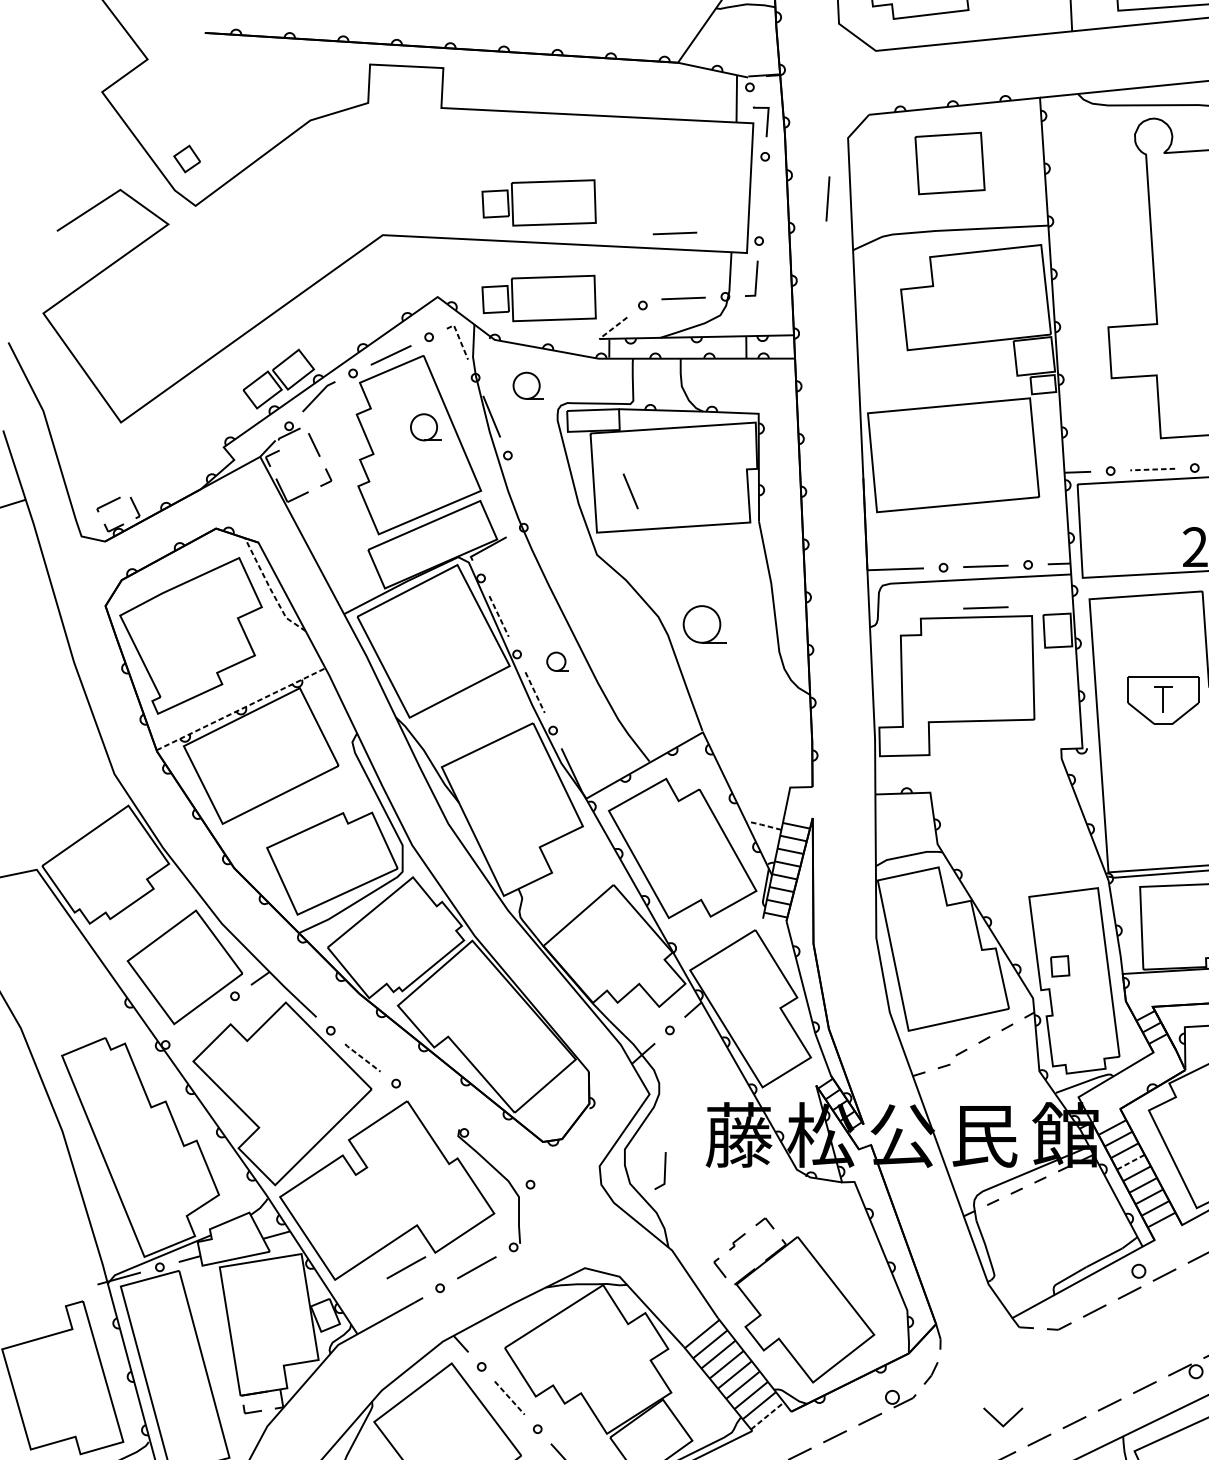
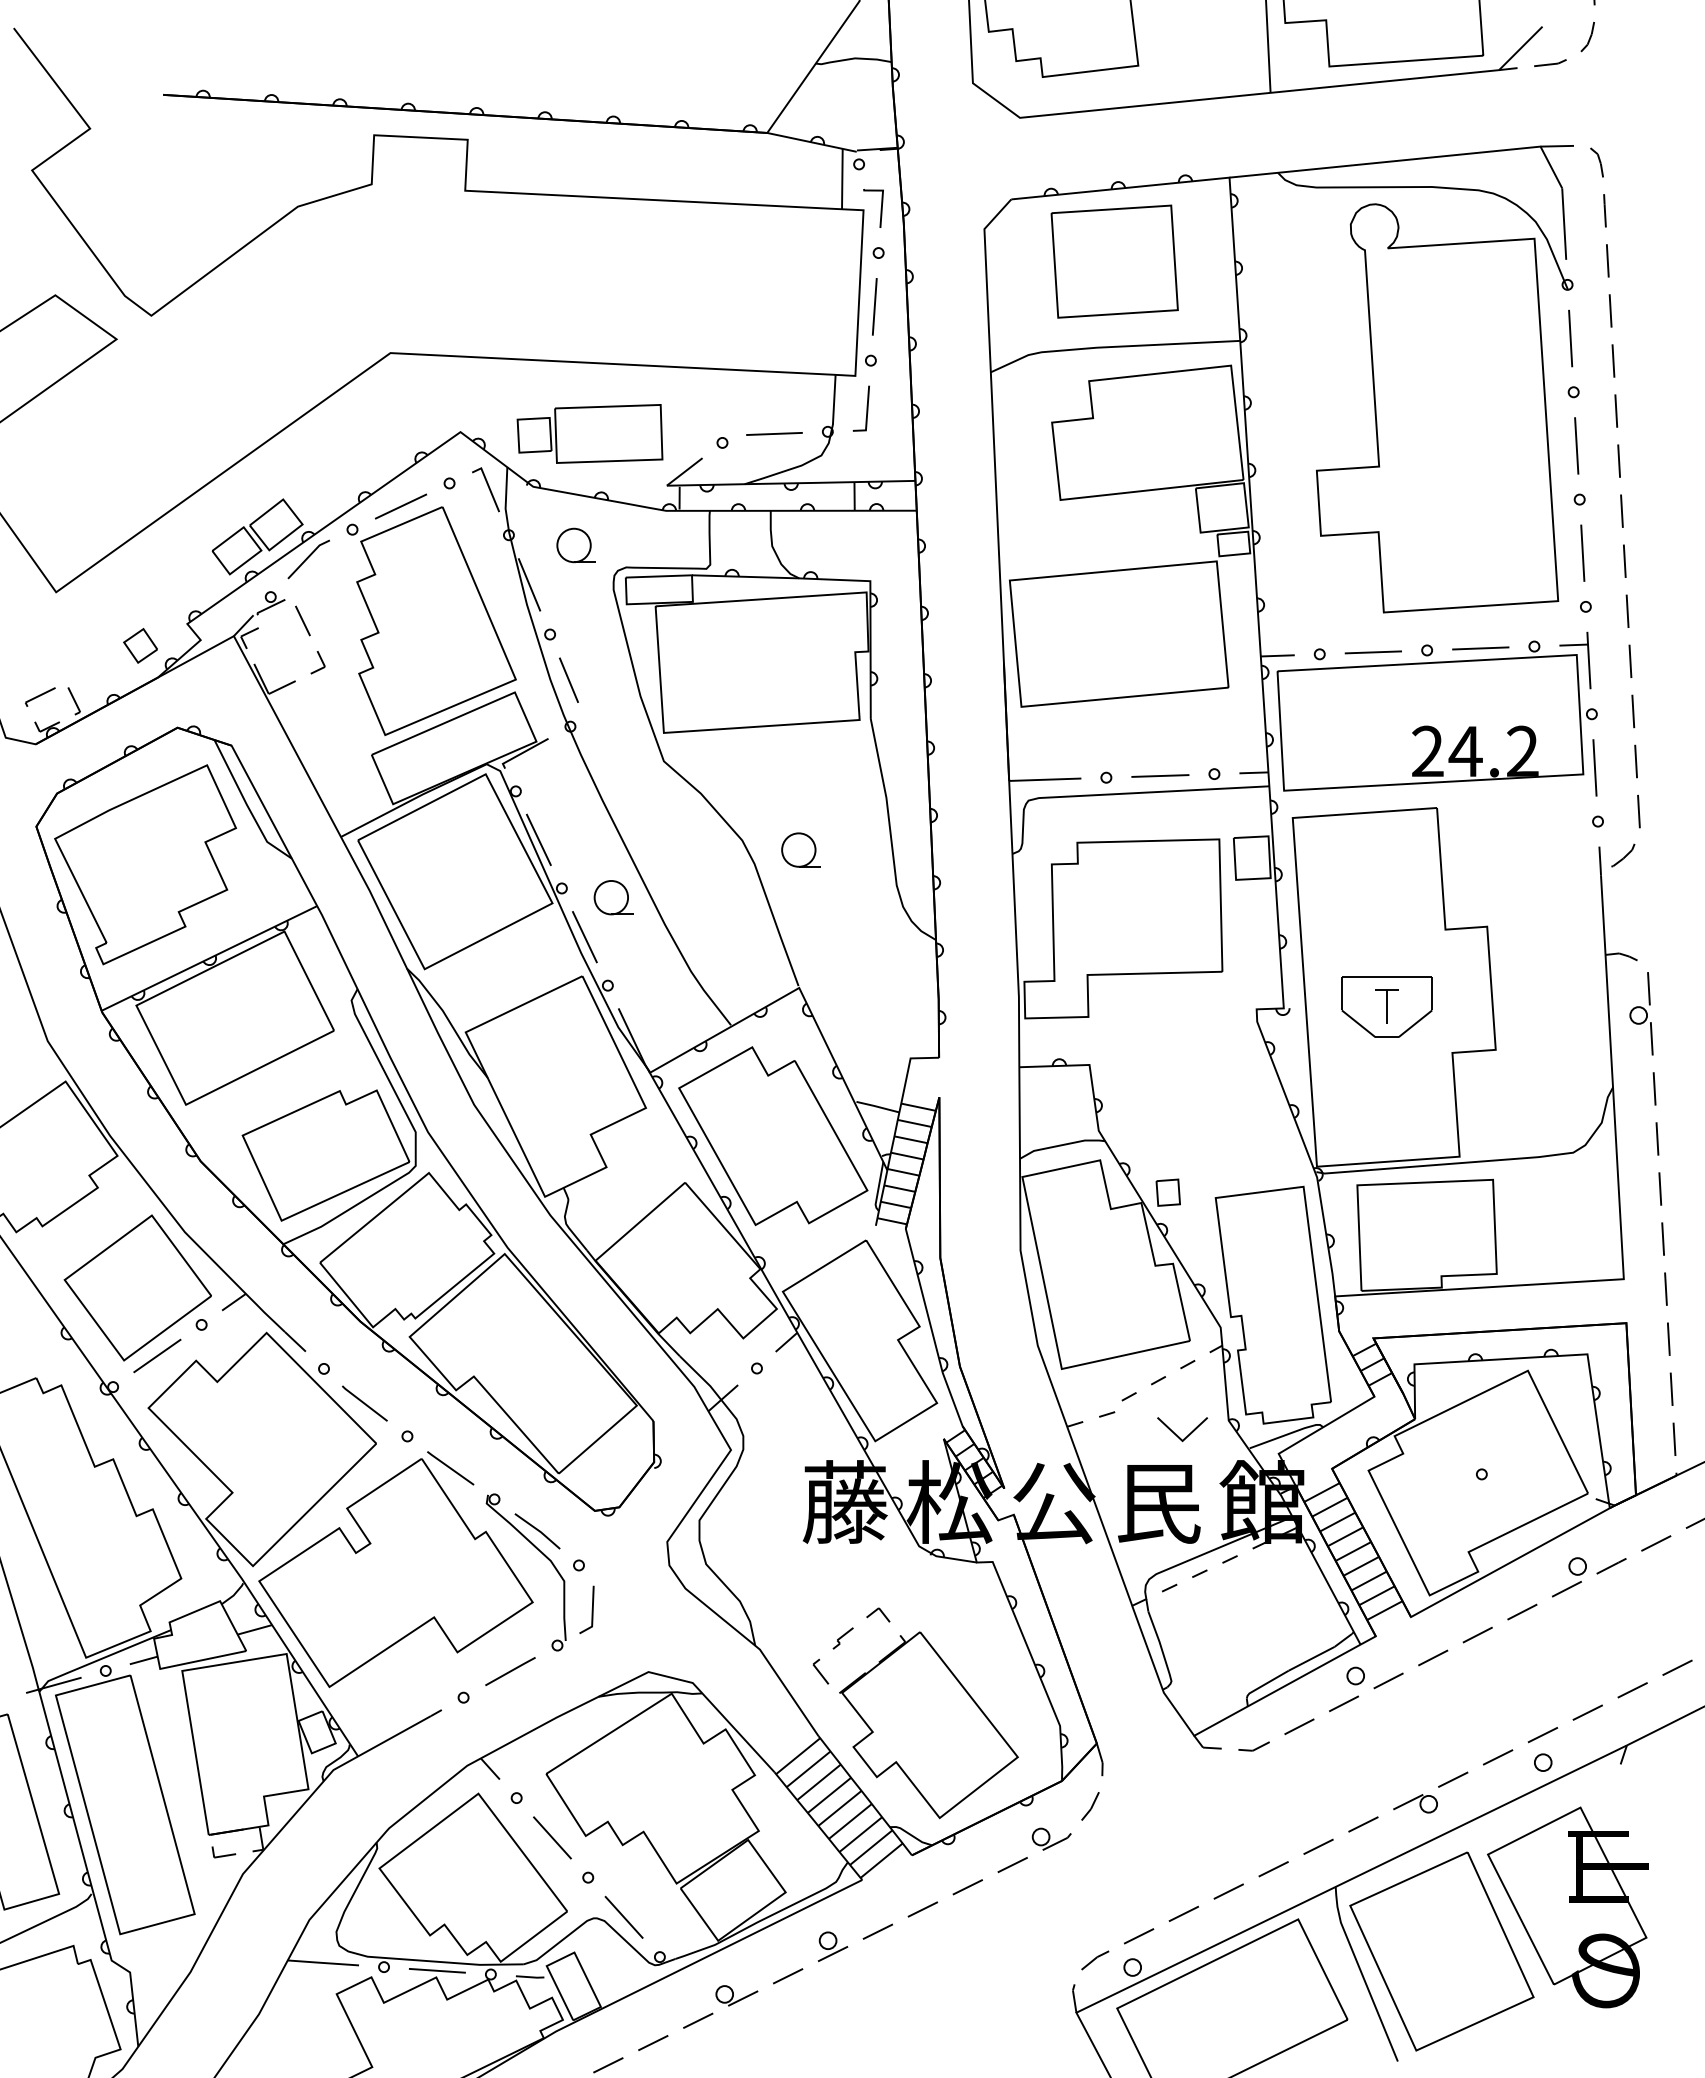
part: (187, 158) -> (140, 645), moved
part: (949, 163) -> (1114, 261), size x1.43
line: (827, 198) -> (874, 306), moved
part: (538, 202) -> (589, 311), removed
line: (675, 233) -> (763, 350), removed
line: (613, 327) -> (684, 471), dashed -> solid
line: (459, 338) -> (488, 484), dashed -> solid
part: (425, 427) -> (444, 598), removed
line: (1152, 469) -> (1373, 652), dashed -> solid
line: (630, 490) -> (568, 679), moved
line: (270, 588) -> (246, 804), dashed -> solid
line: (985, 607) -> (1160, 828), removed
line: (498, 616) -> (538, 839), dashed -> solid
part: (703, 623) -> (800, 849), size x0.71
part: (557, 661) -> (613, 897), size x1.43
line: (534, 692) -> (584, 937), dashed -> solid
part: (1162, 699) -> (1386, 1006), moved
line: (241, 709) -> (209, 958), dashed -> solid
line: (764, 825) -> (877, 1106), dashed -> solid
part: (1059, 966) -> (1167, 1192), moved
line: (200, 1020) -> (157, 1355), added
line: (362, 1057) -> (364, 1403), dashed -> solid
line: (429, 1108) -> (450, 1468), added
line: (498, 1157) -> (537, 1530), added
line: (1130, 1162) -> (1345, 1536), dashed -> solid
line: (664, 1170) -> (591, 1609), moved
line: (406, 1267) -> (420, 1671), removed
line: (509, 1398) -> (552, 1838), dashed -> solid
line: (768, 1415) -> (882, 1860), dashed -> solid
part: (999, 1421) -> (1177, 1434), moved

